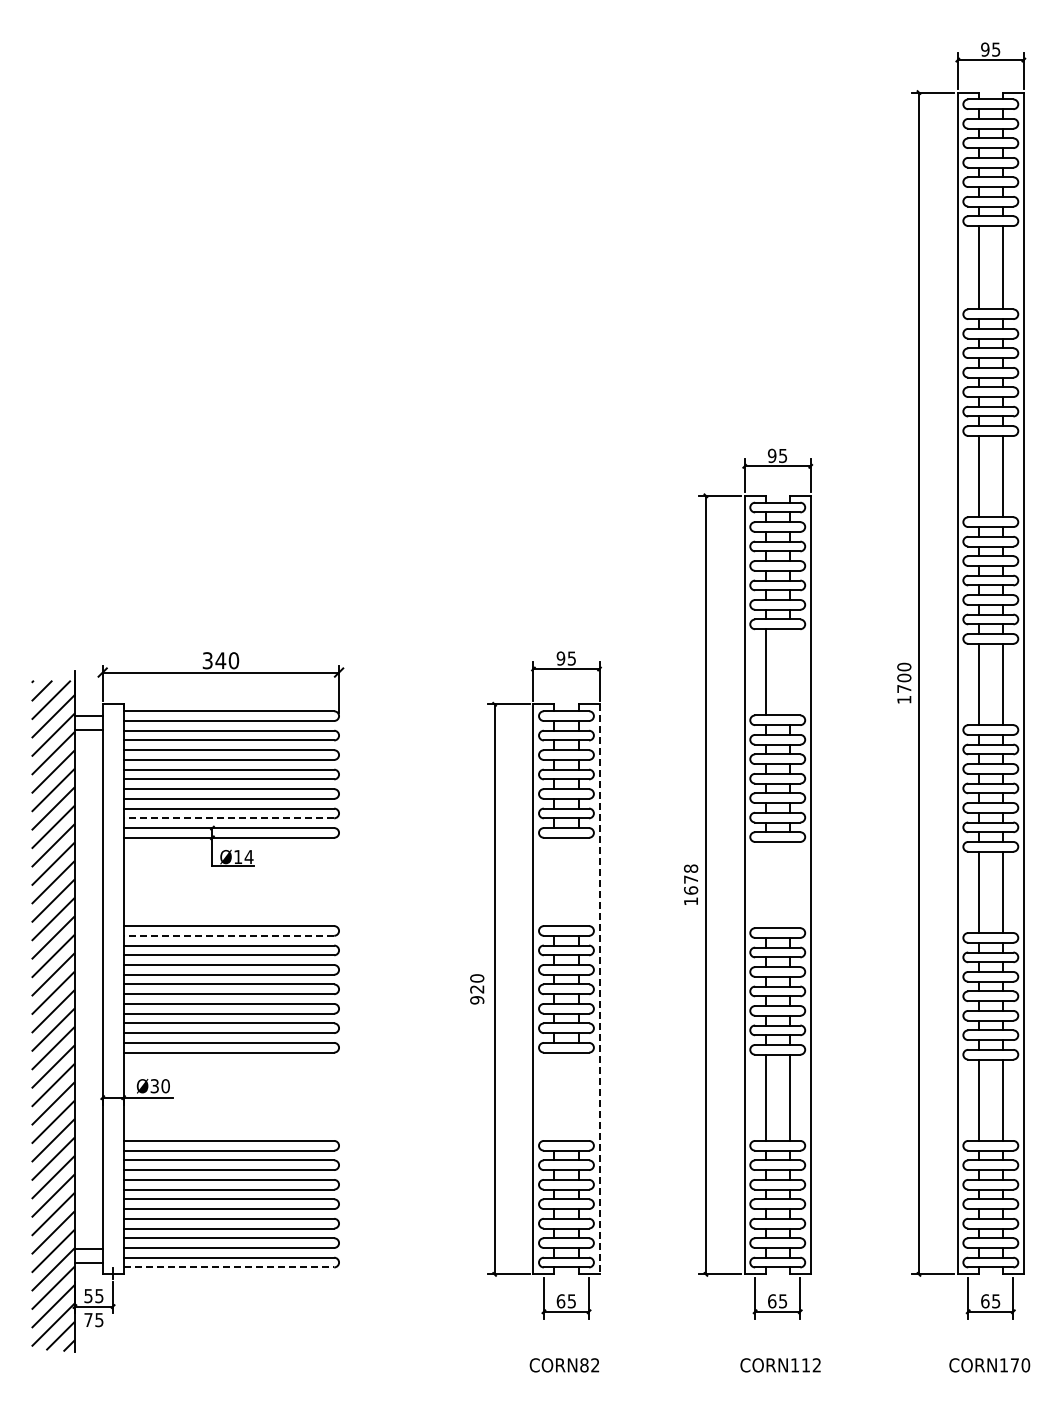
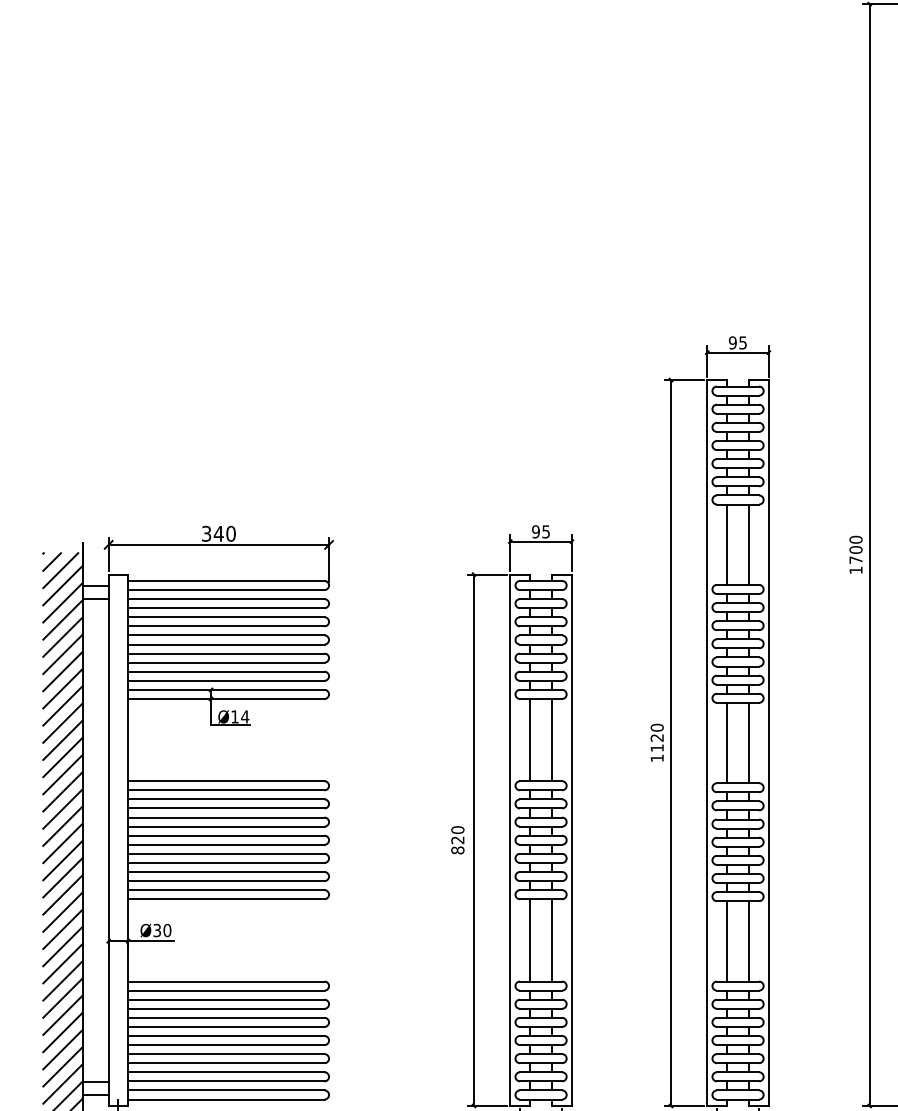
line: (789, 672) -> (749, 544), added
line: (228, 818) -> (225, 680), dashed -> solid
text: (691, 879) -> (657, 737), 1678 -> 1120
line: (554, 881) -> (529, 739), added
line: (578, 881) -> (552, 739), added
line: (765, 884) -> (726, 742), added
line: (789, 884) -> (749, 742), added
line: (228, 935) -> (225, 790), dashed -> solid
line: (599, 989) -> (571, 840), dashed -> solid
text: (477, 1000) -> (458, 850), 920 -> 820
line: (554, 1096) -> (529, 940), added
line: (578, 1096) -> (552, 940), added
line: (229, 1267) -> (226, 1099), dashed -> solid

